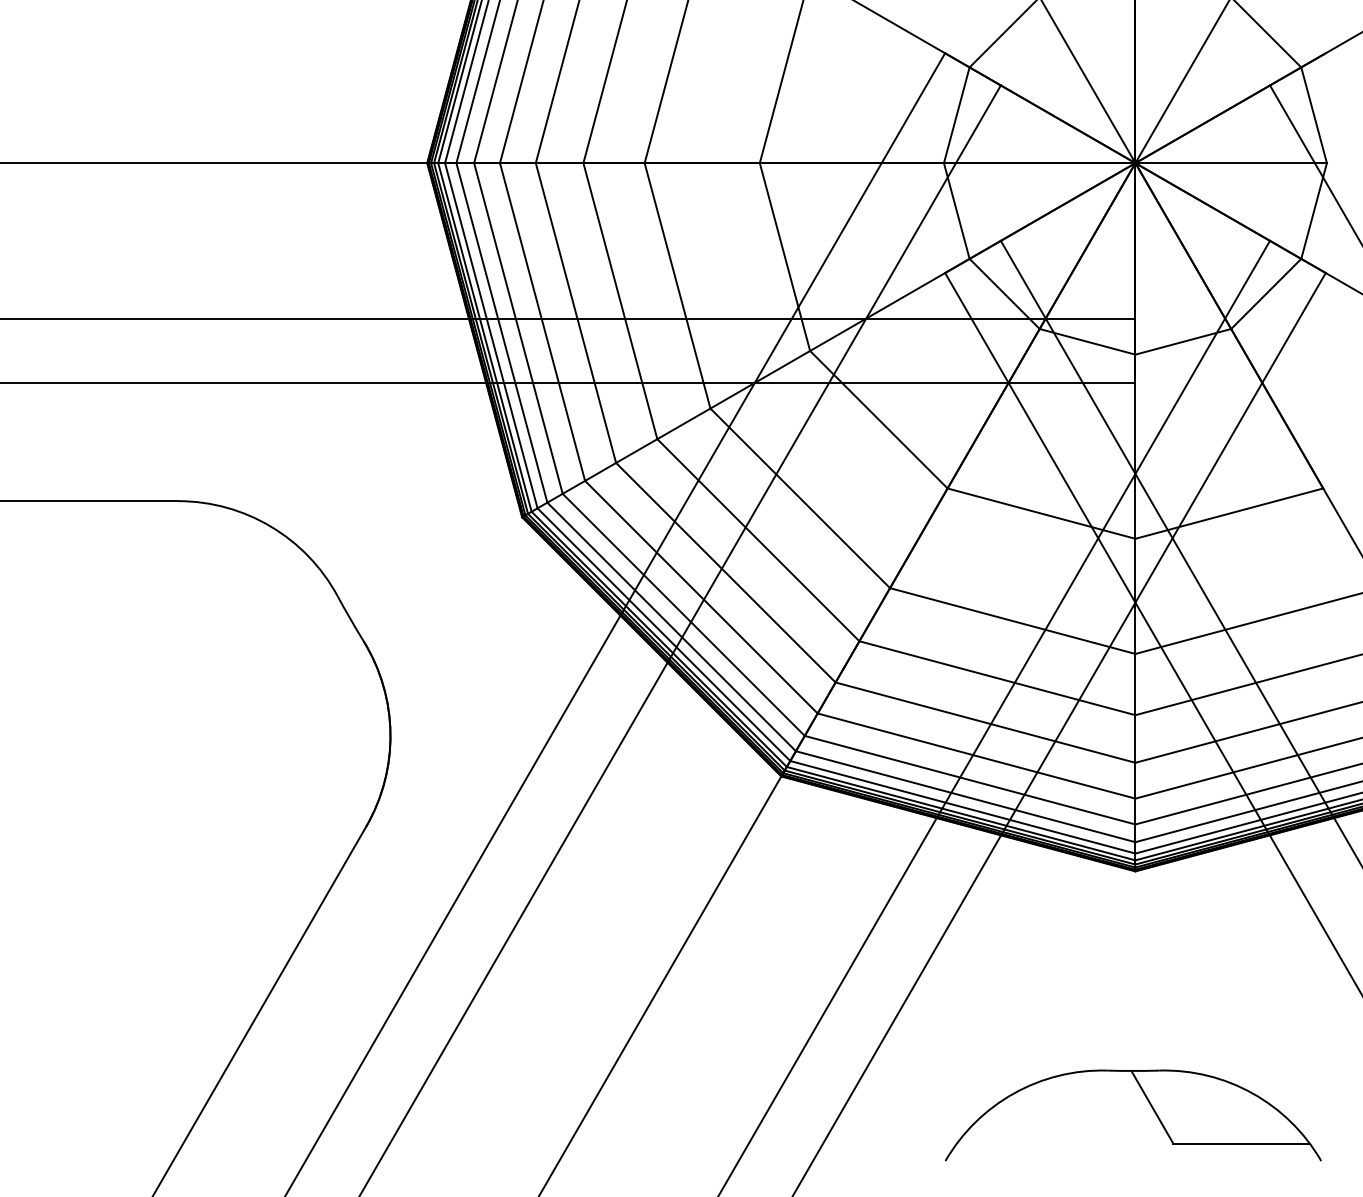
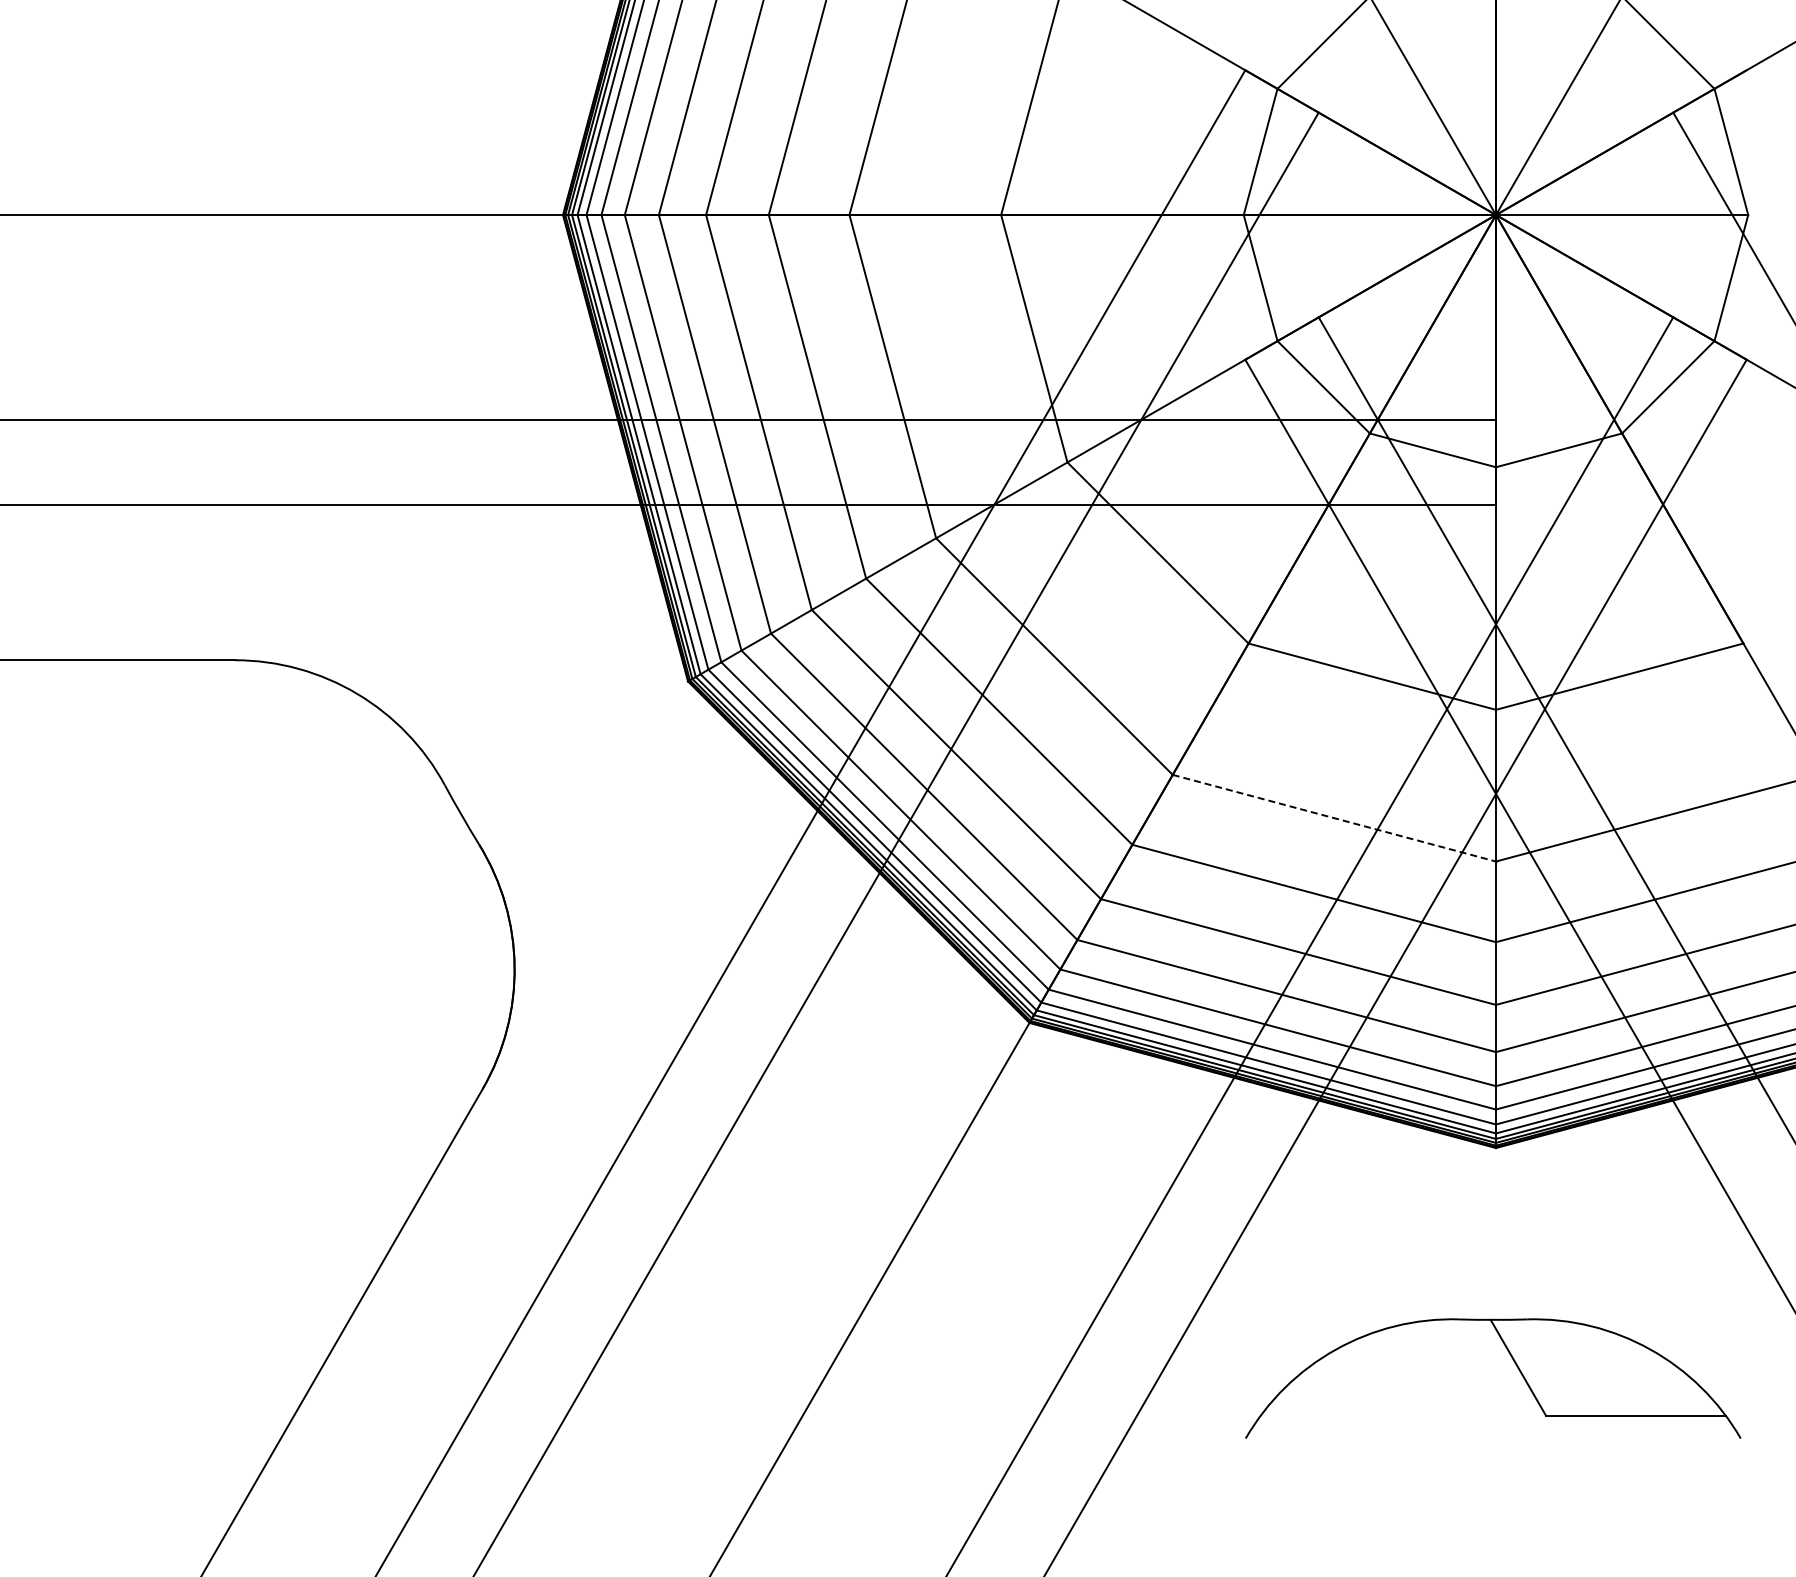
line: (1012, 621) -> (1334, 818), solid -> dashed
part: (1149, 1104) -> (1514, 1363), moved

